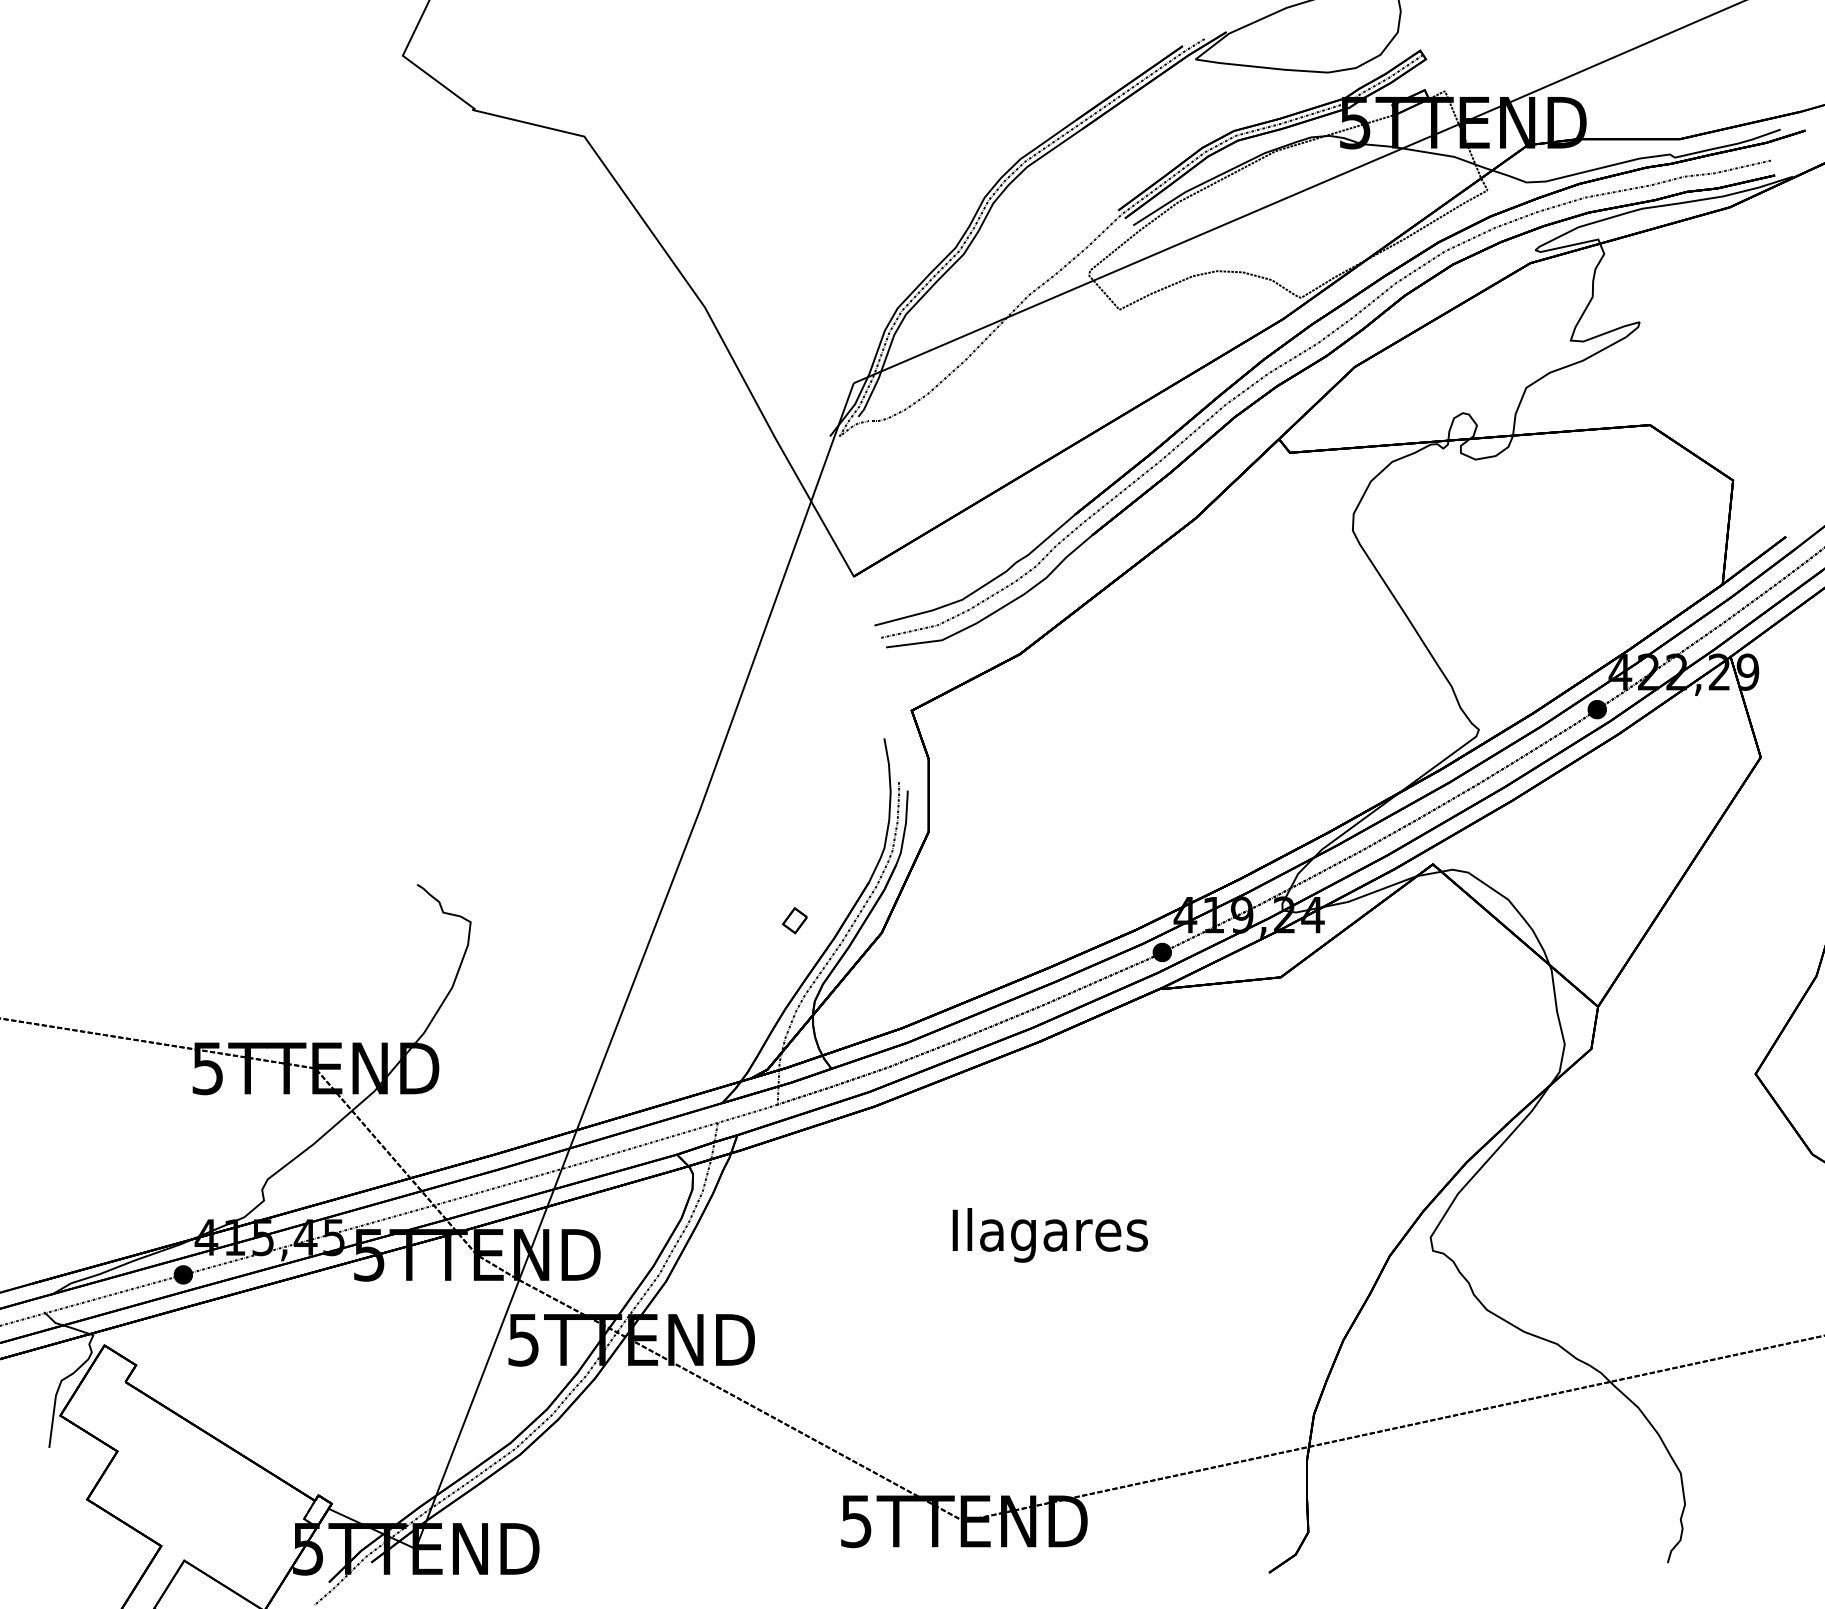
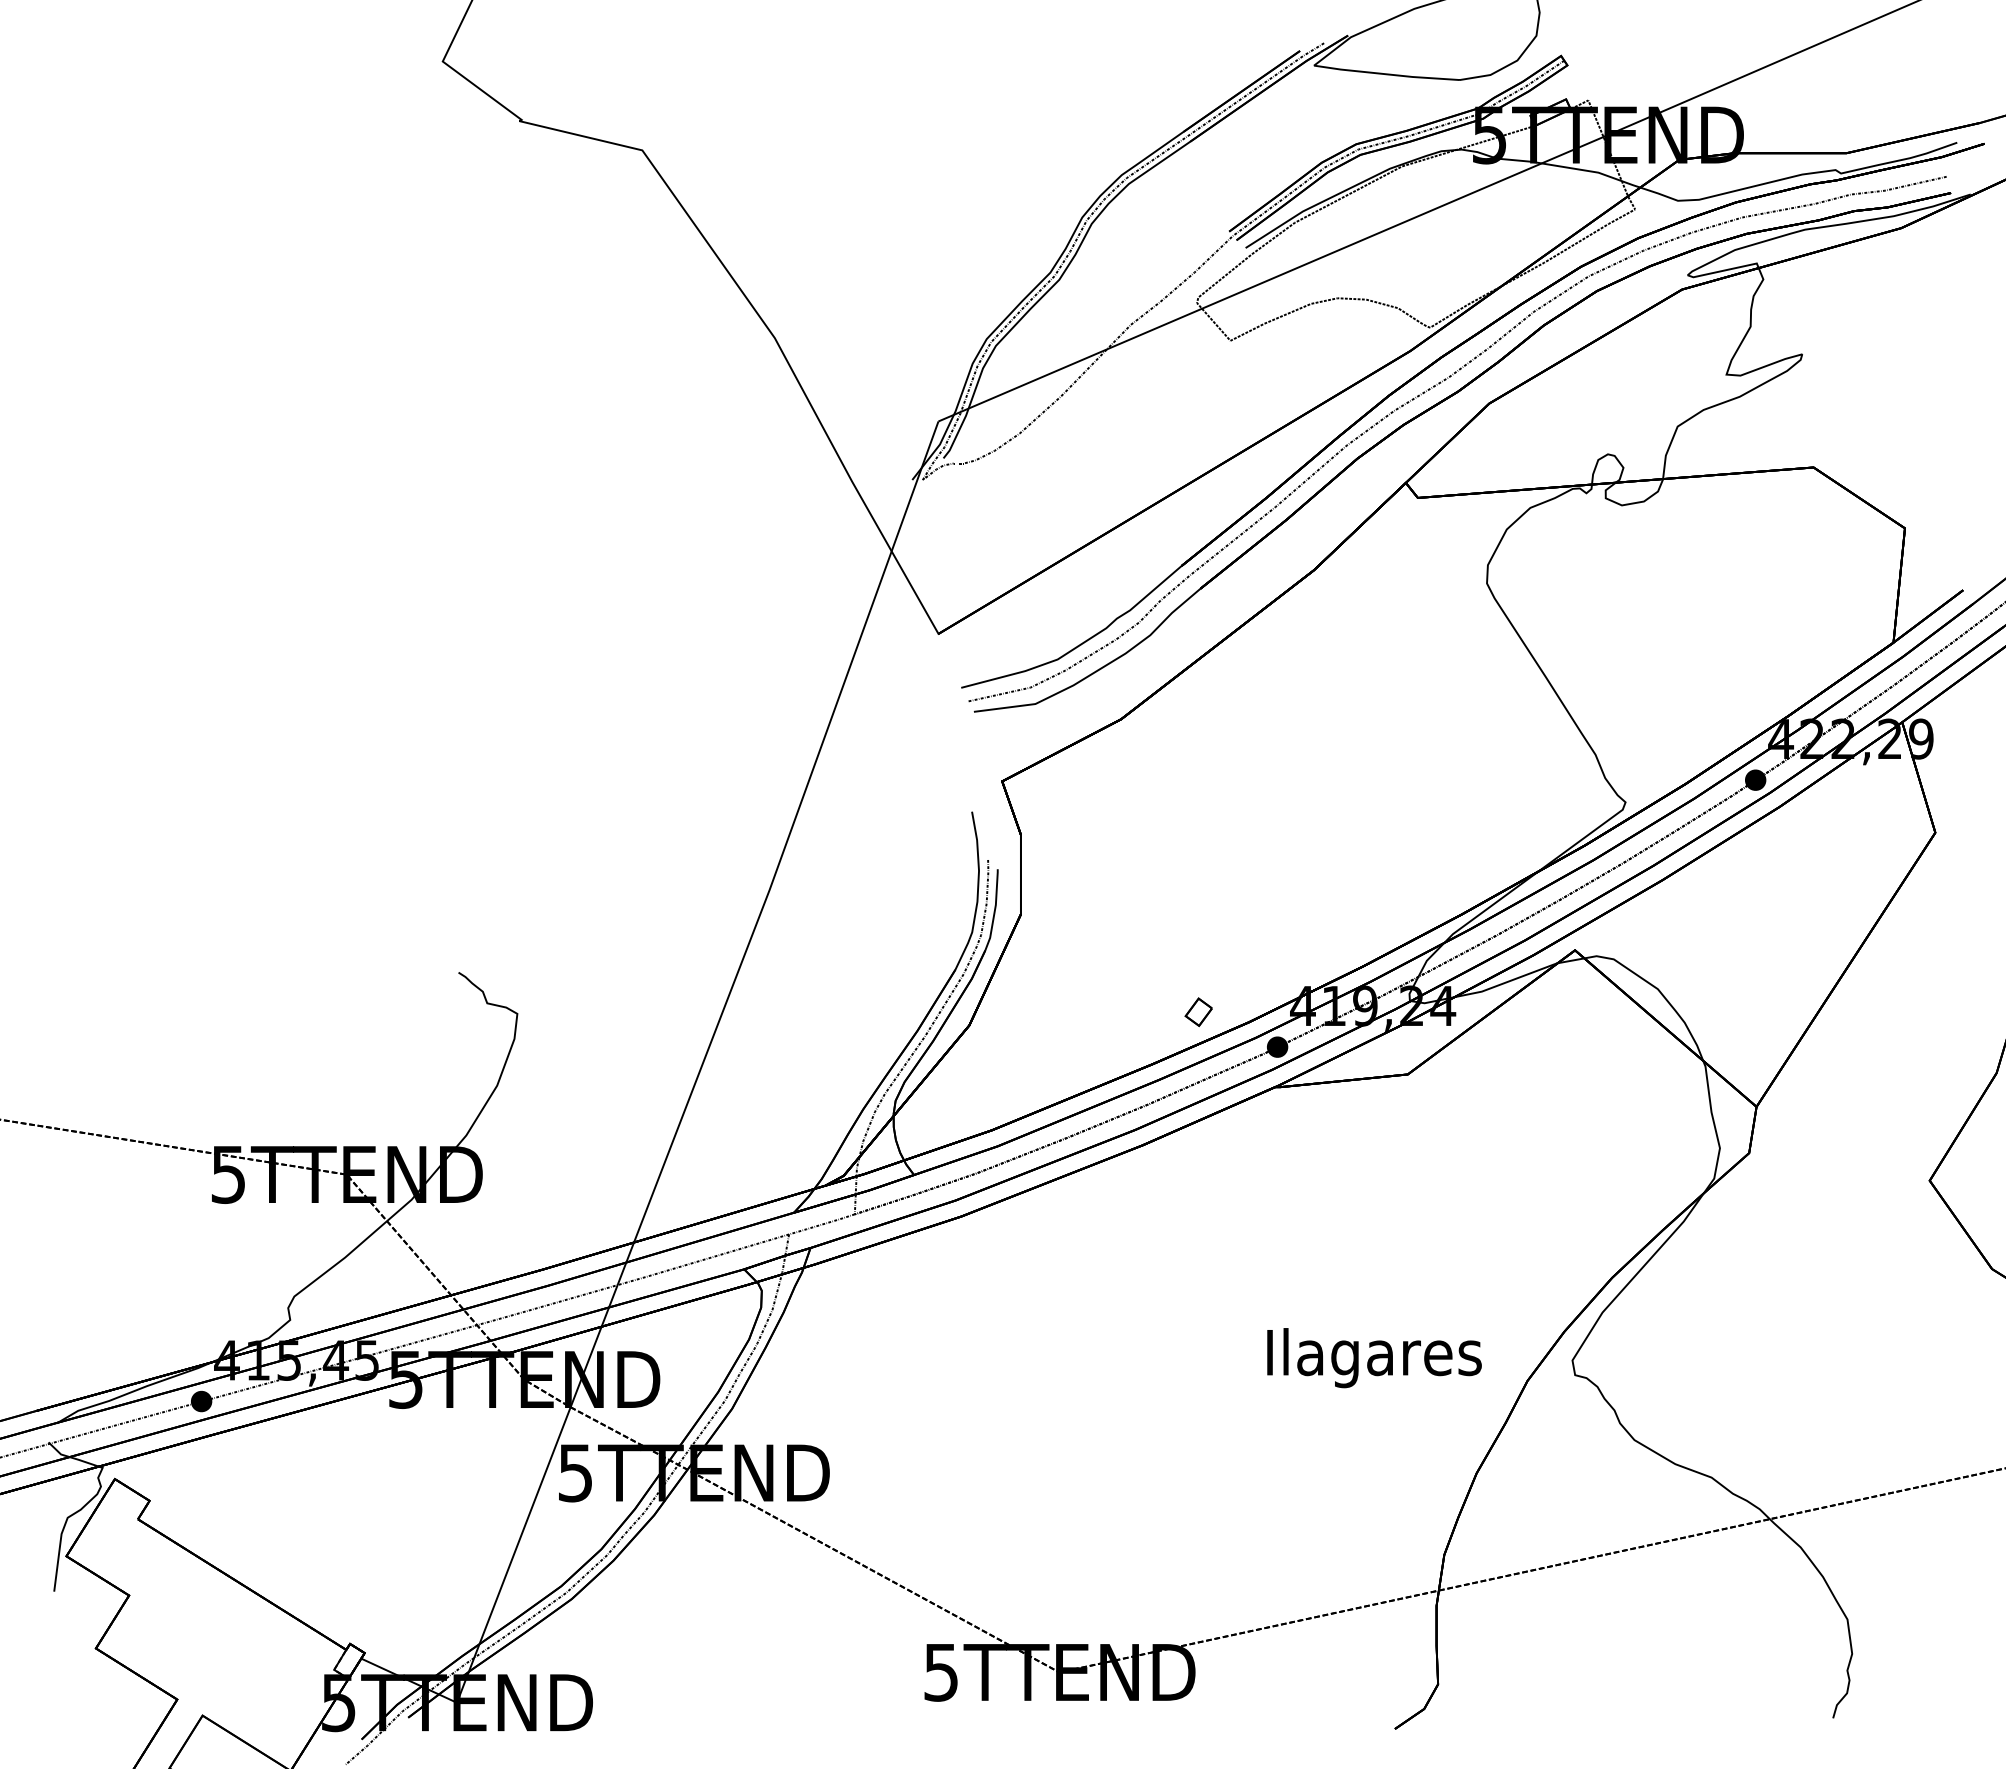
part: (794, 920) -> (1198, 1012), moved
text: (1050, 1235) -> (1374, 1358), moved

